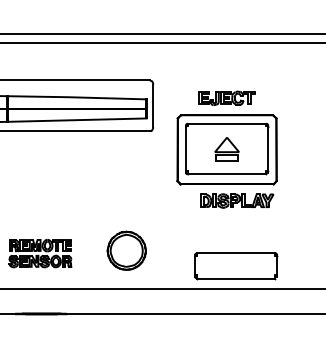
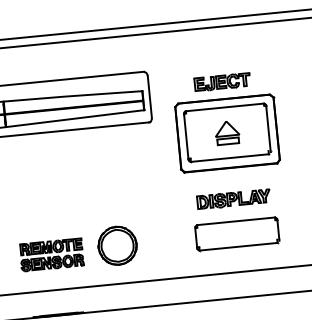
part: (237, 200) -> (234, 198), moved
part: (126, 250) -> (117, 245), moved
part: (236, 266) -> (237, 234), moved

